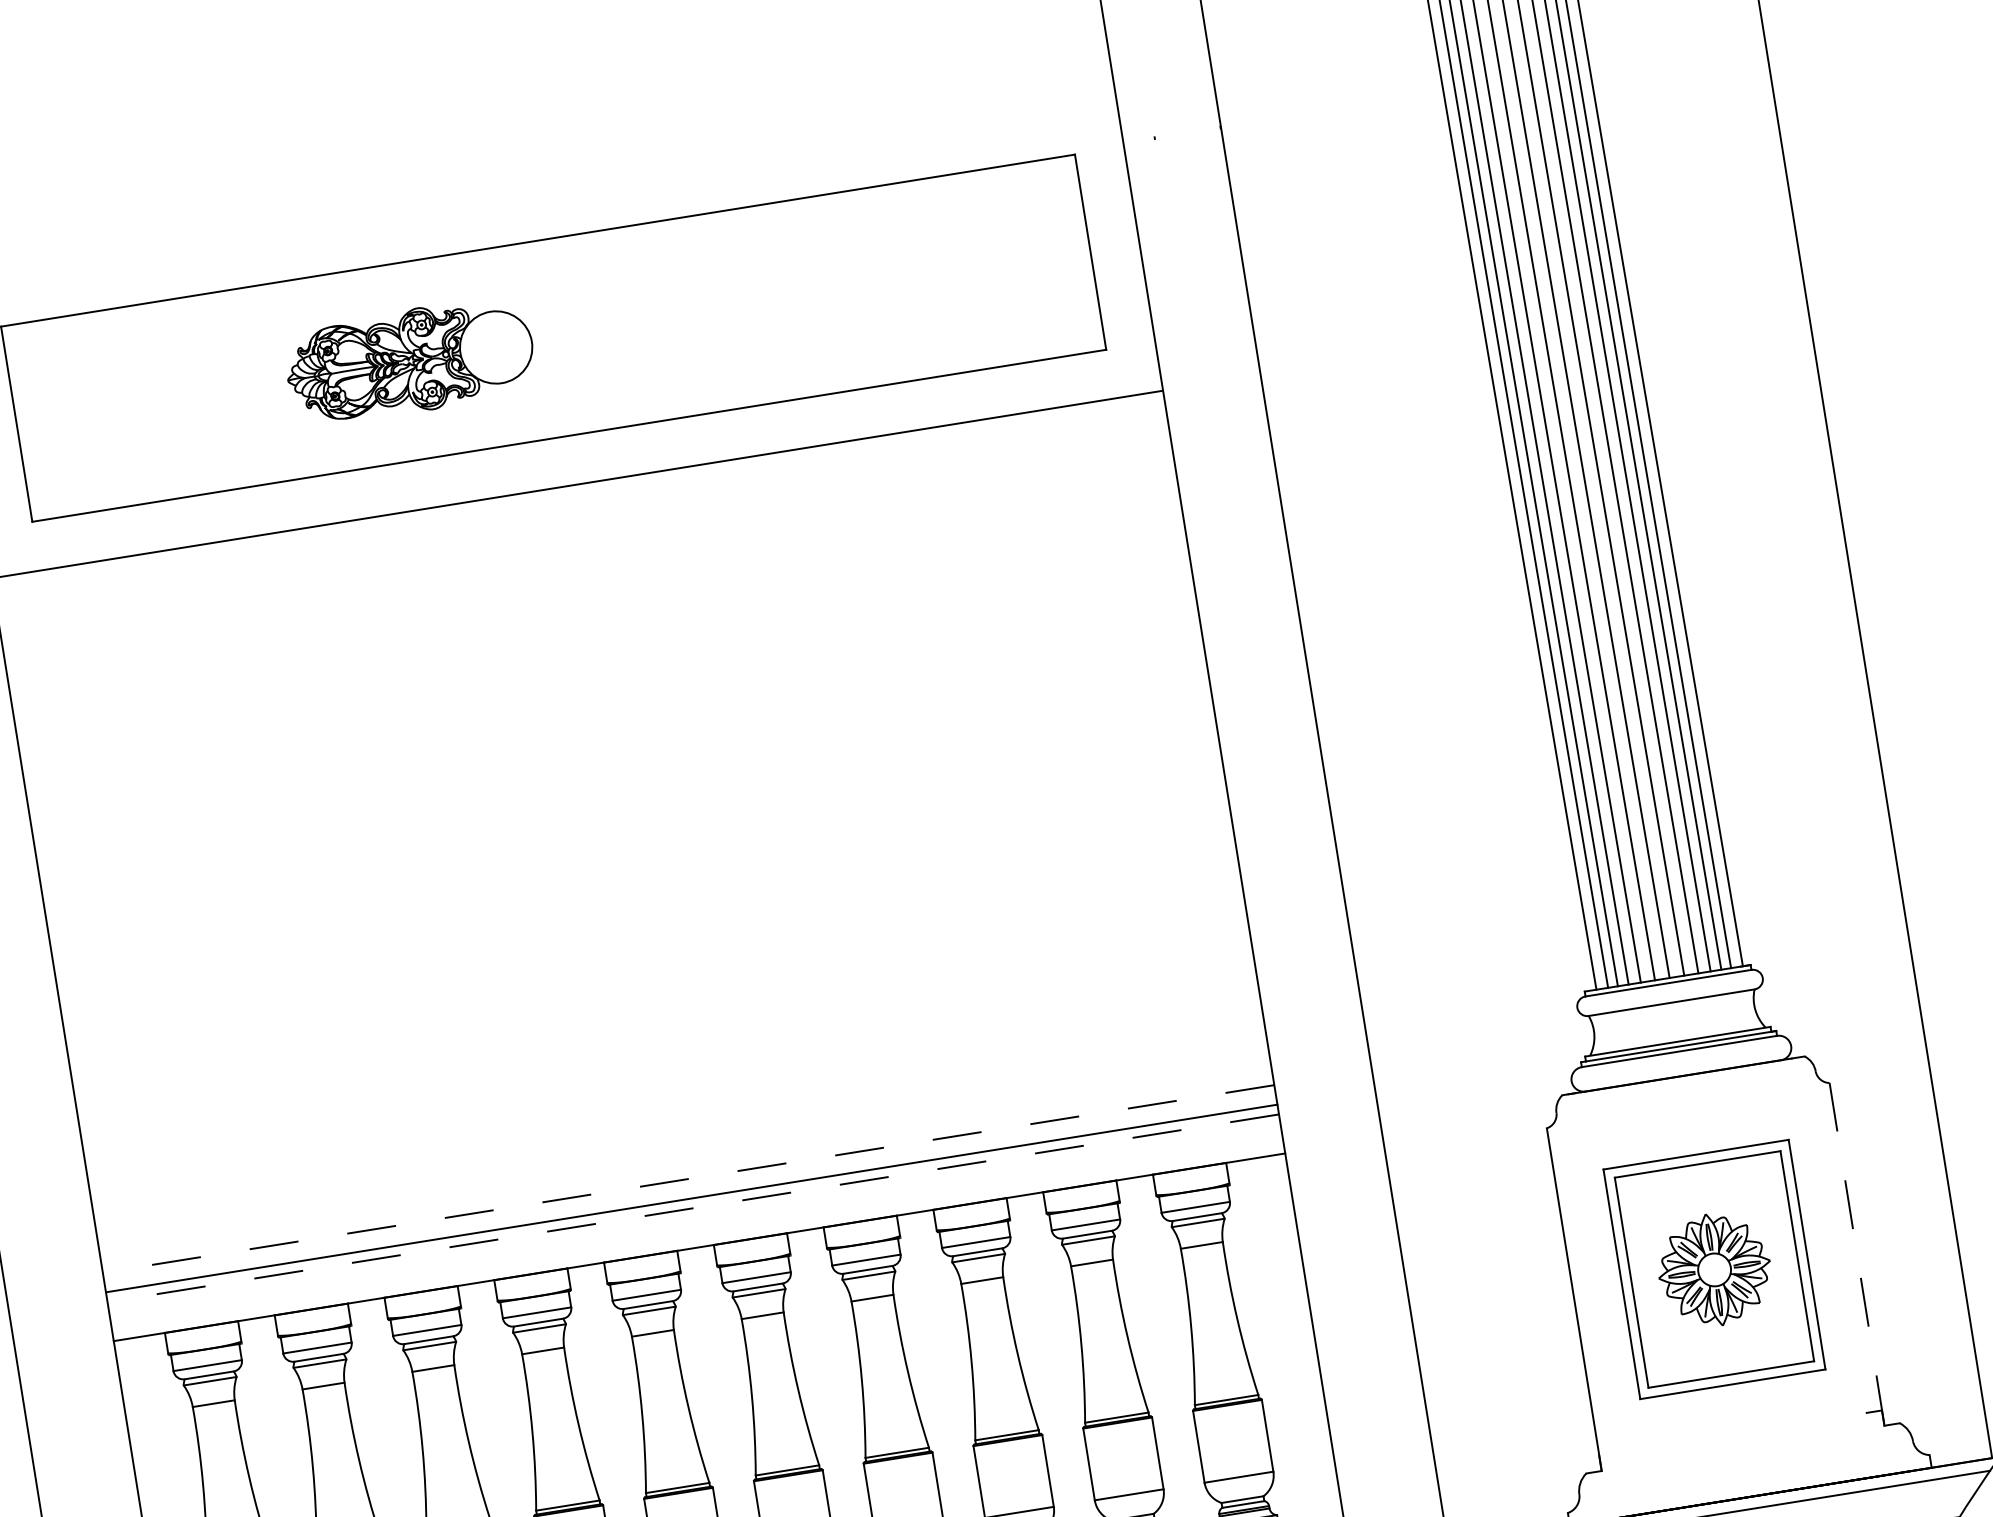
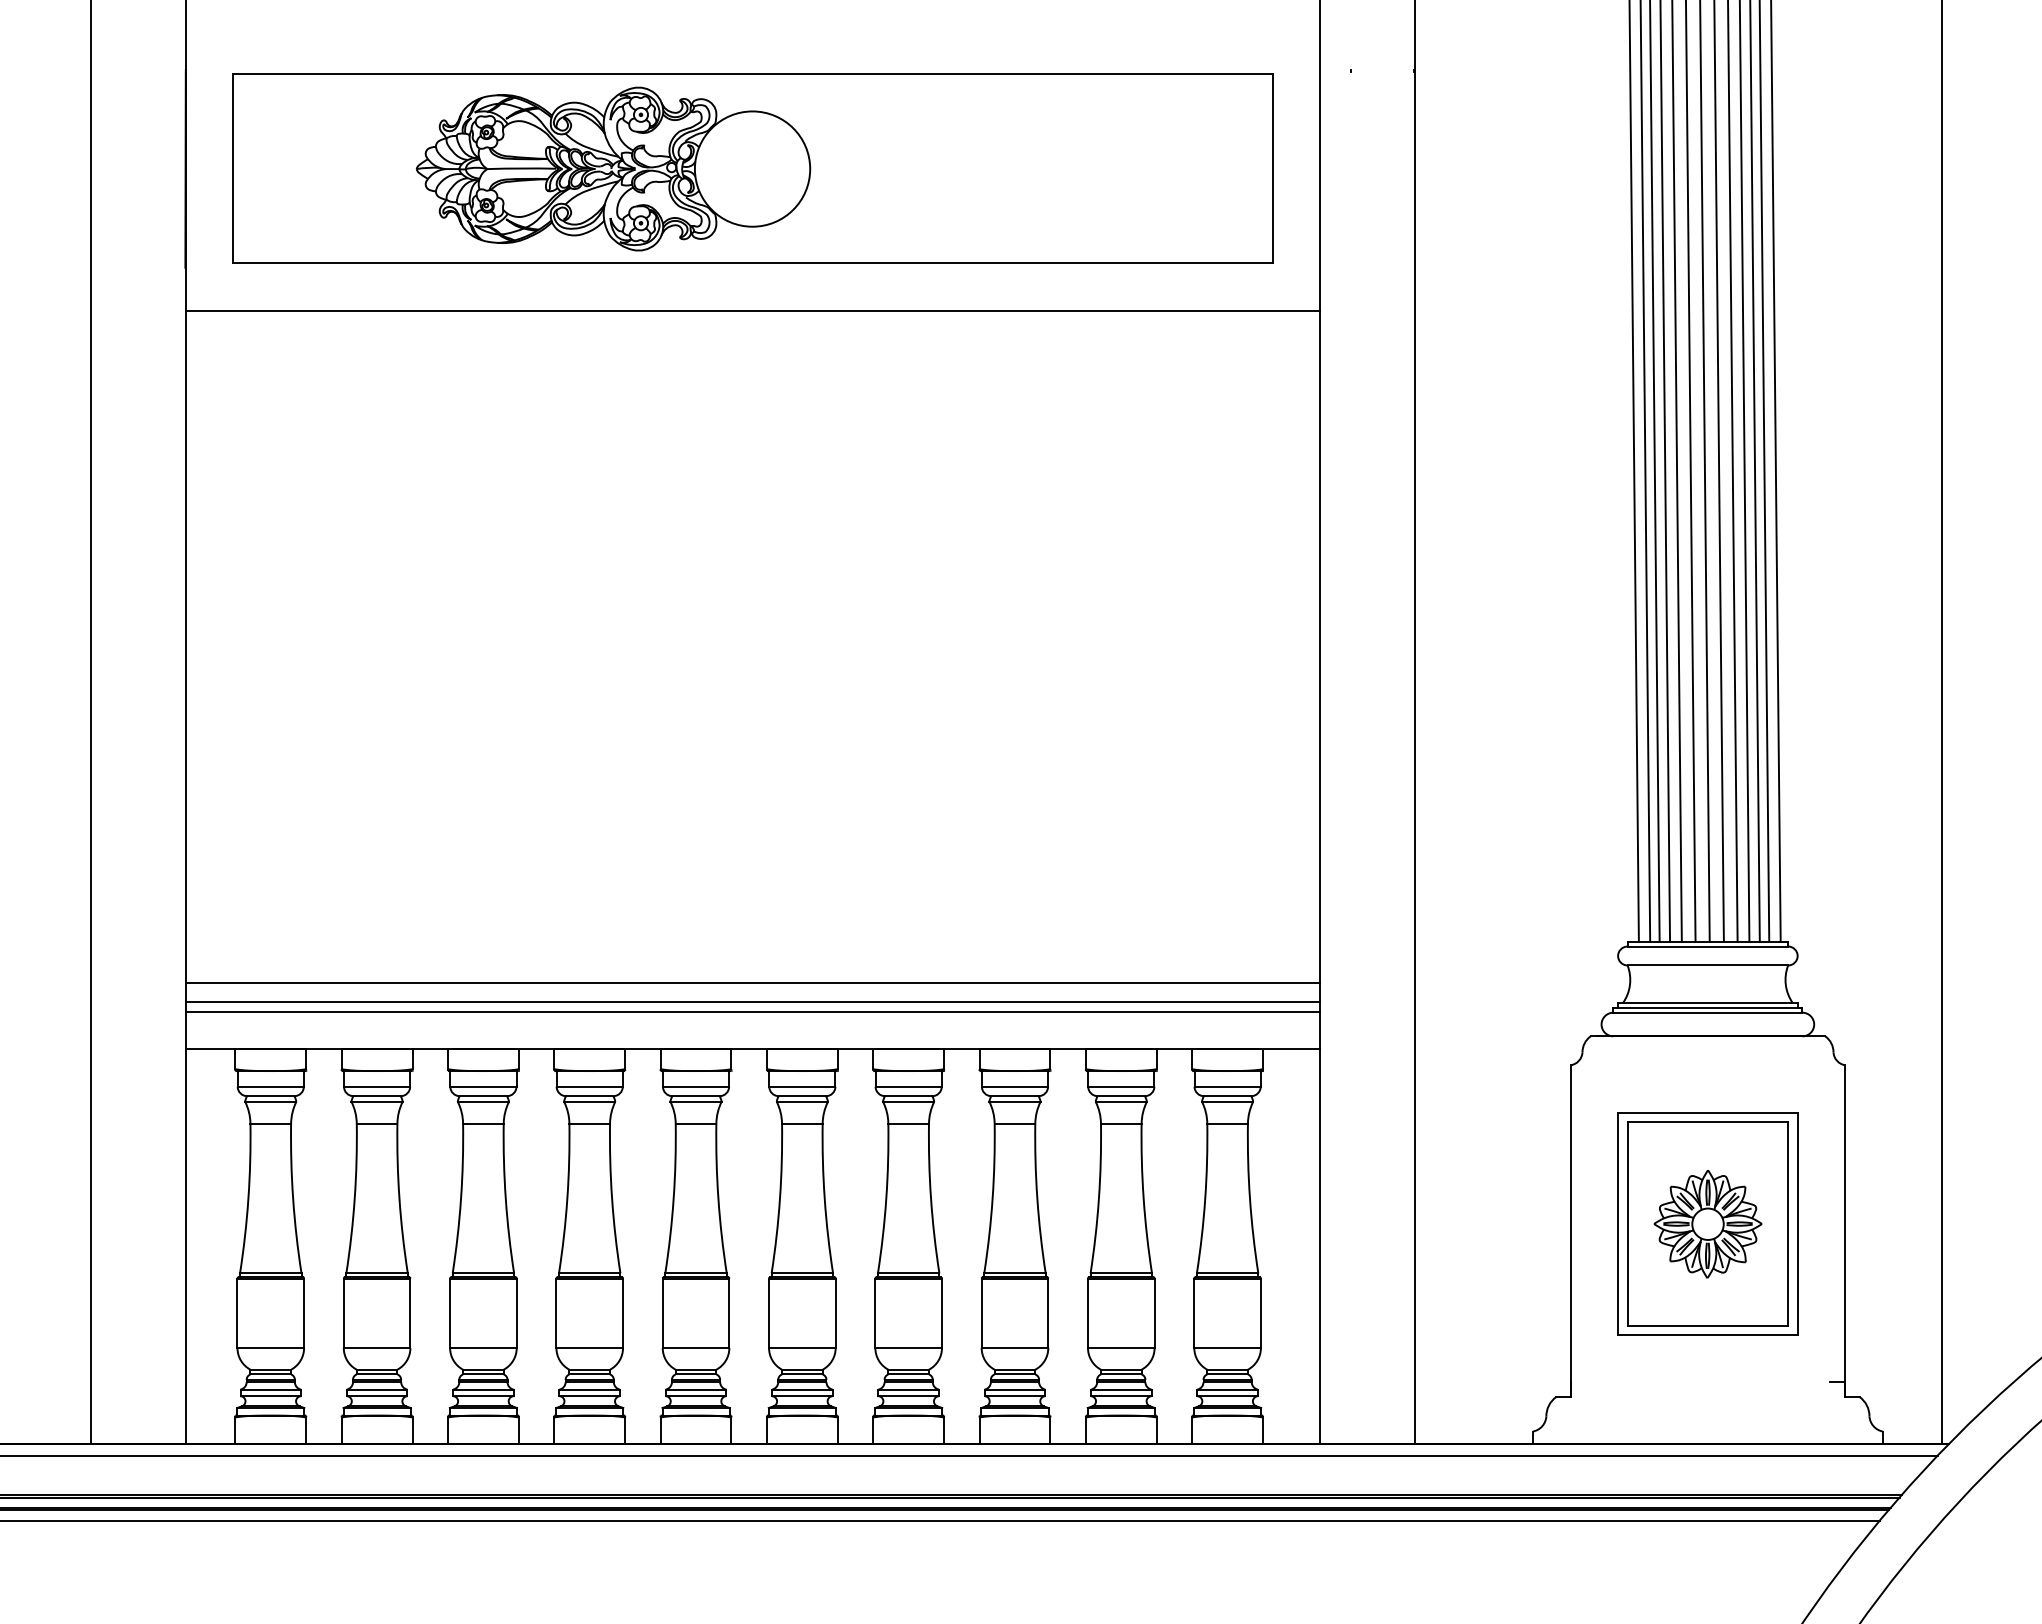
part: (409, 360) -> (613, 168), size x1.67
line: (688, 1179) -> (752, 983), dashed -> solid
line: (692, 1208) -> (752, 1011), dashed -> solid
line: (1856, 1252) -> (1844, 1229), dashed -> solid

